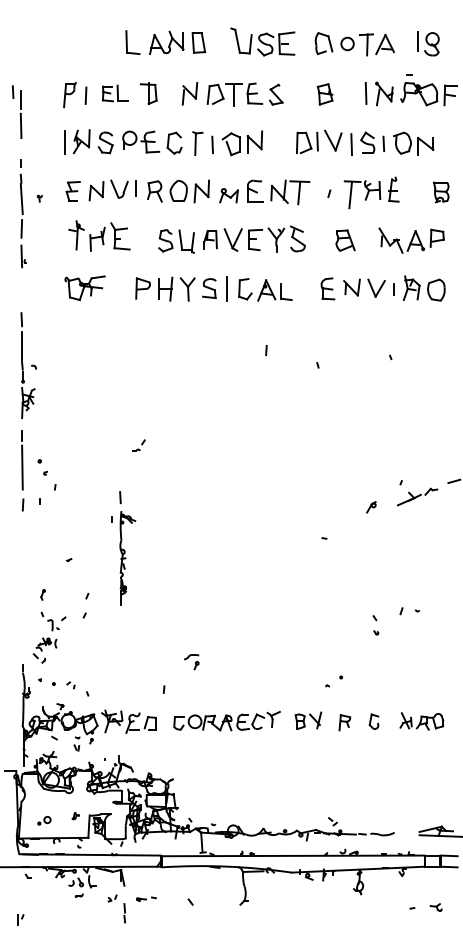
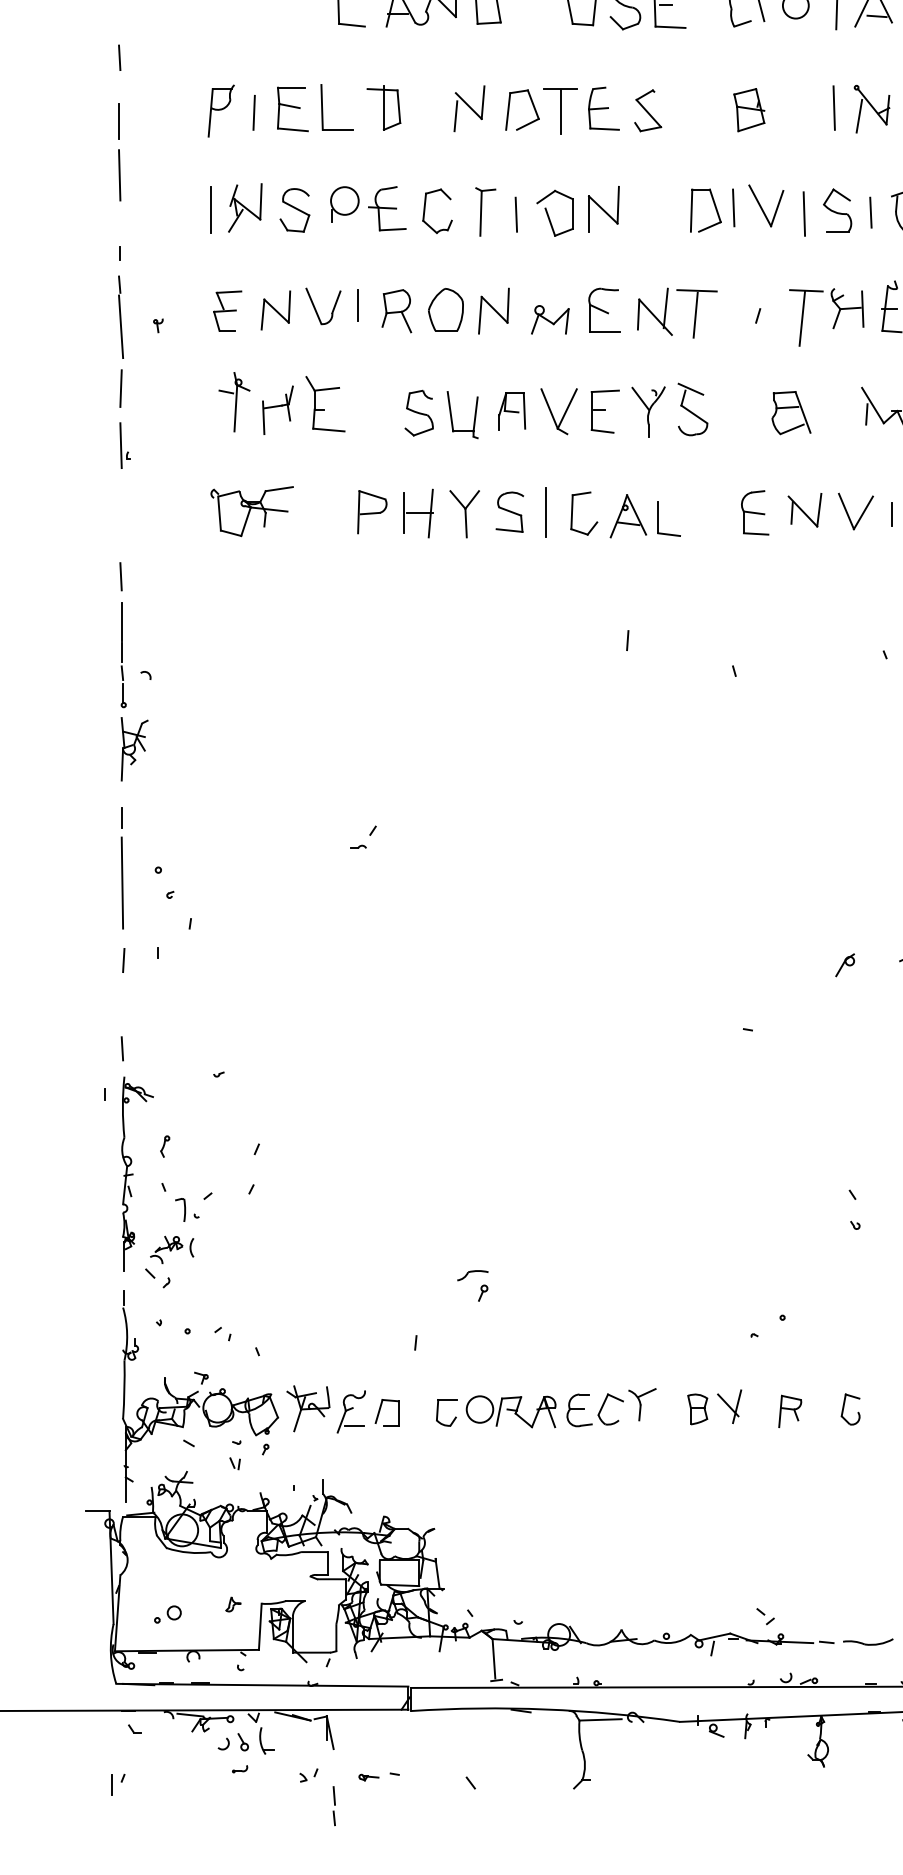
line: (12, 91) -> (118, 56), moved
part: (115, 93) -> (315, 108), size x1.43
part: (123, 548) -> (128, 1154), moved
part: (20, 919) -> (118, 1783), moved

